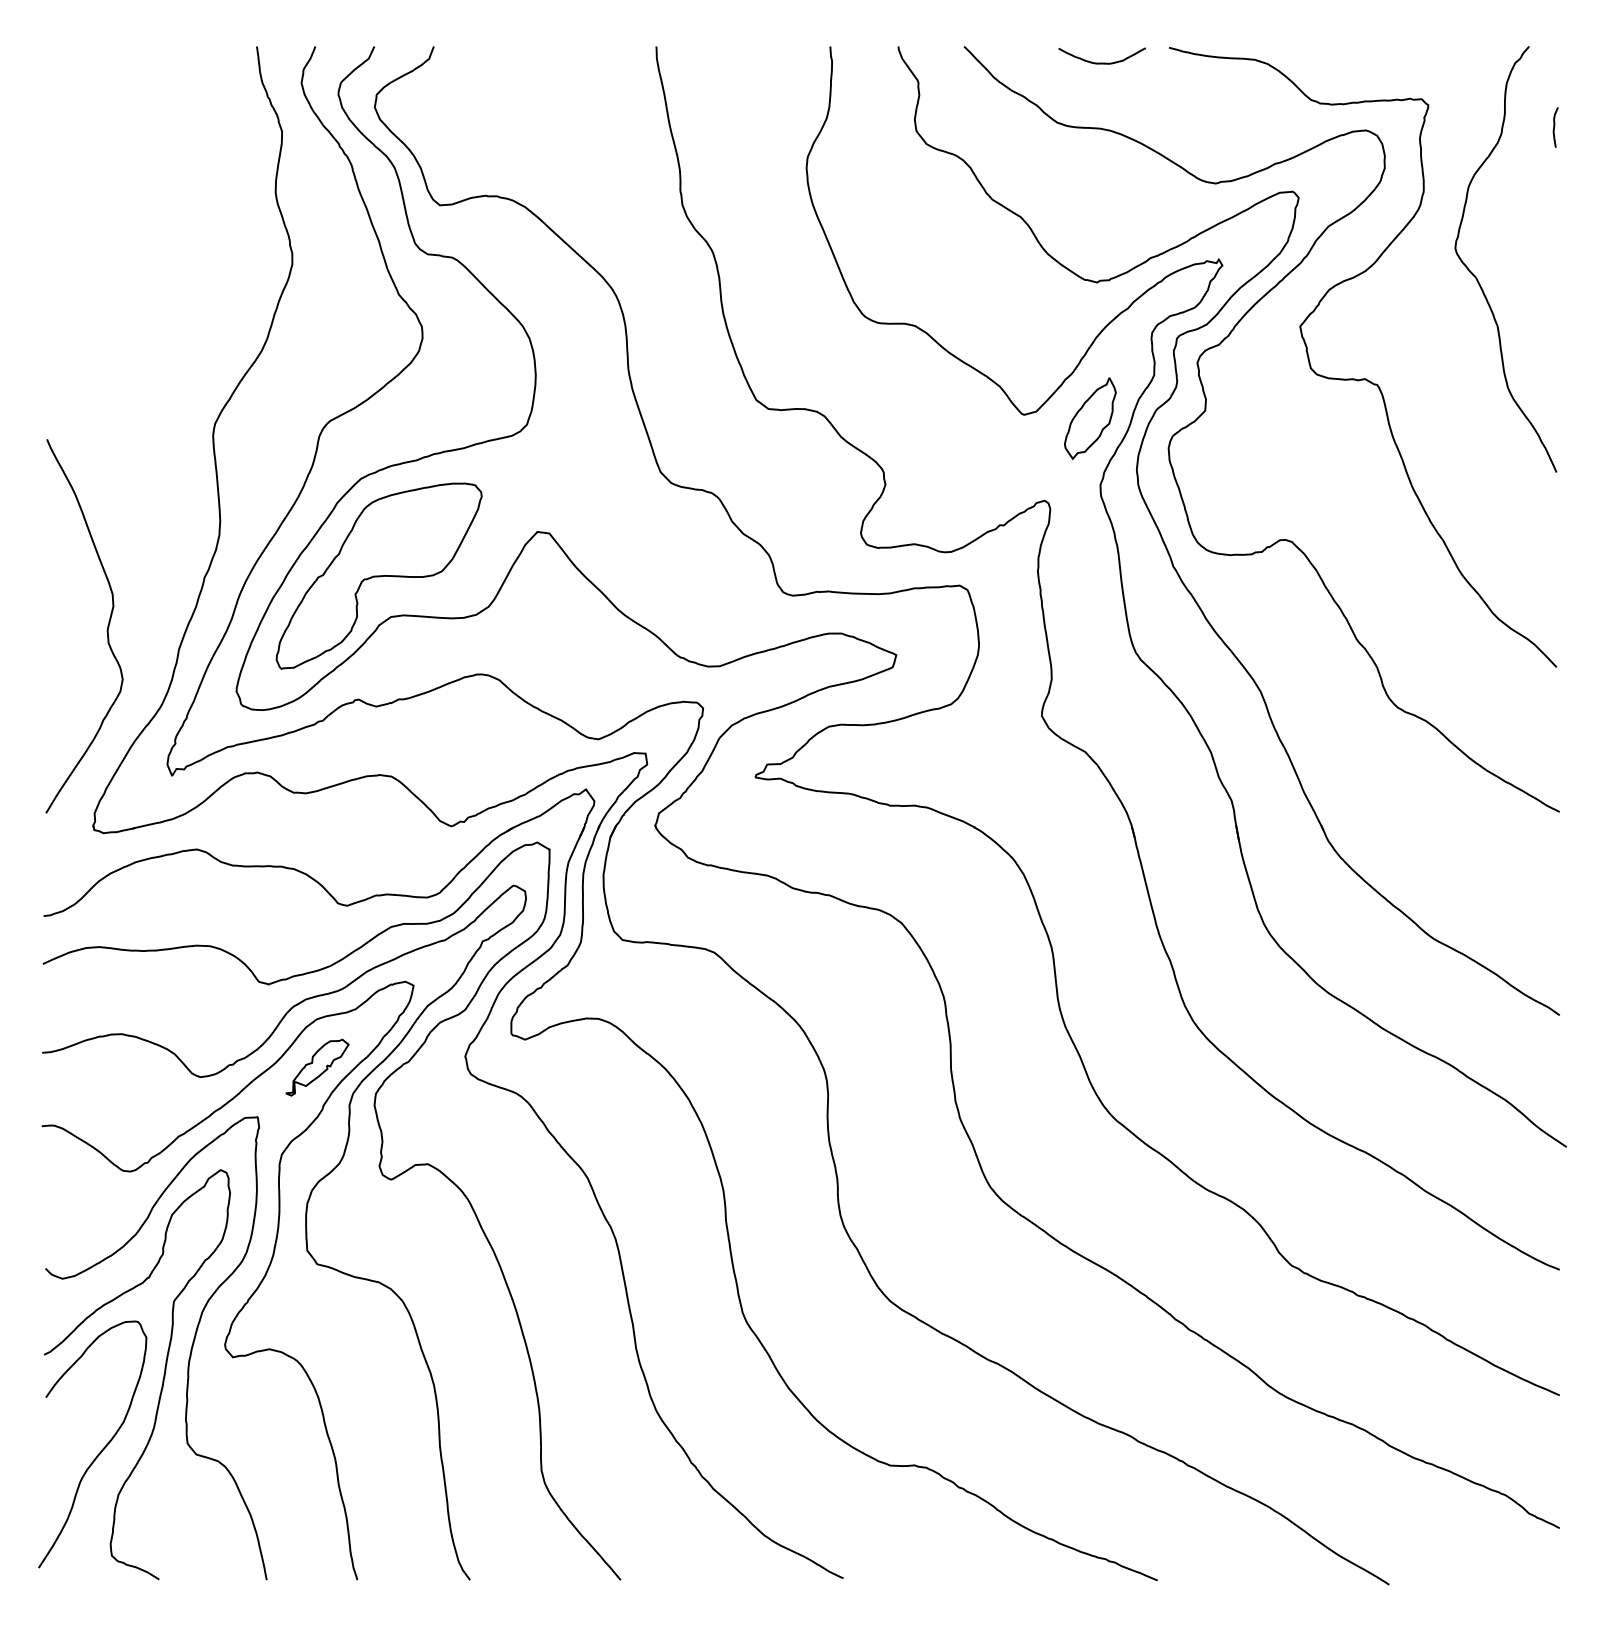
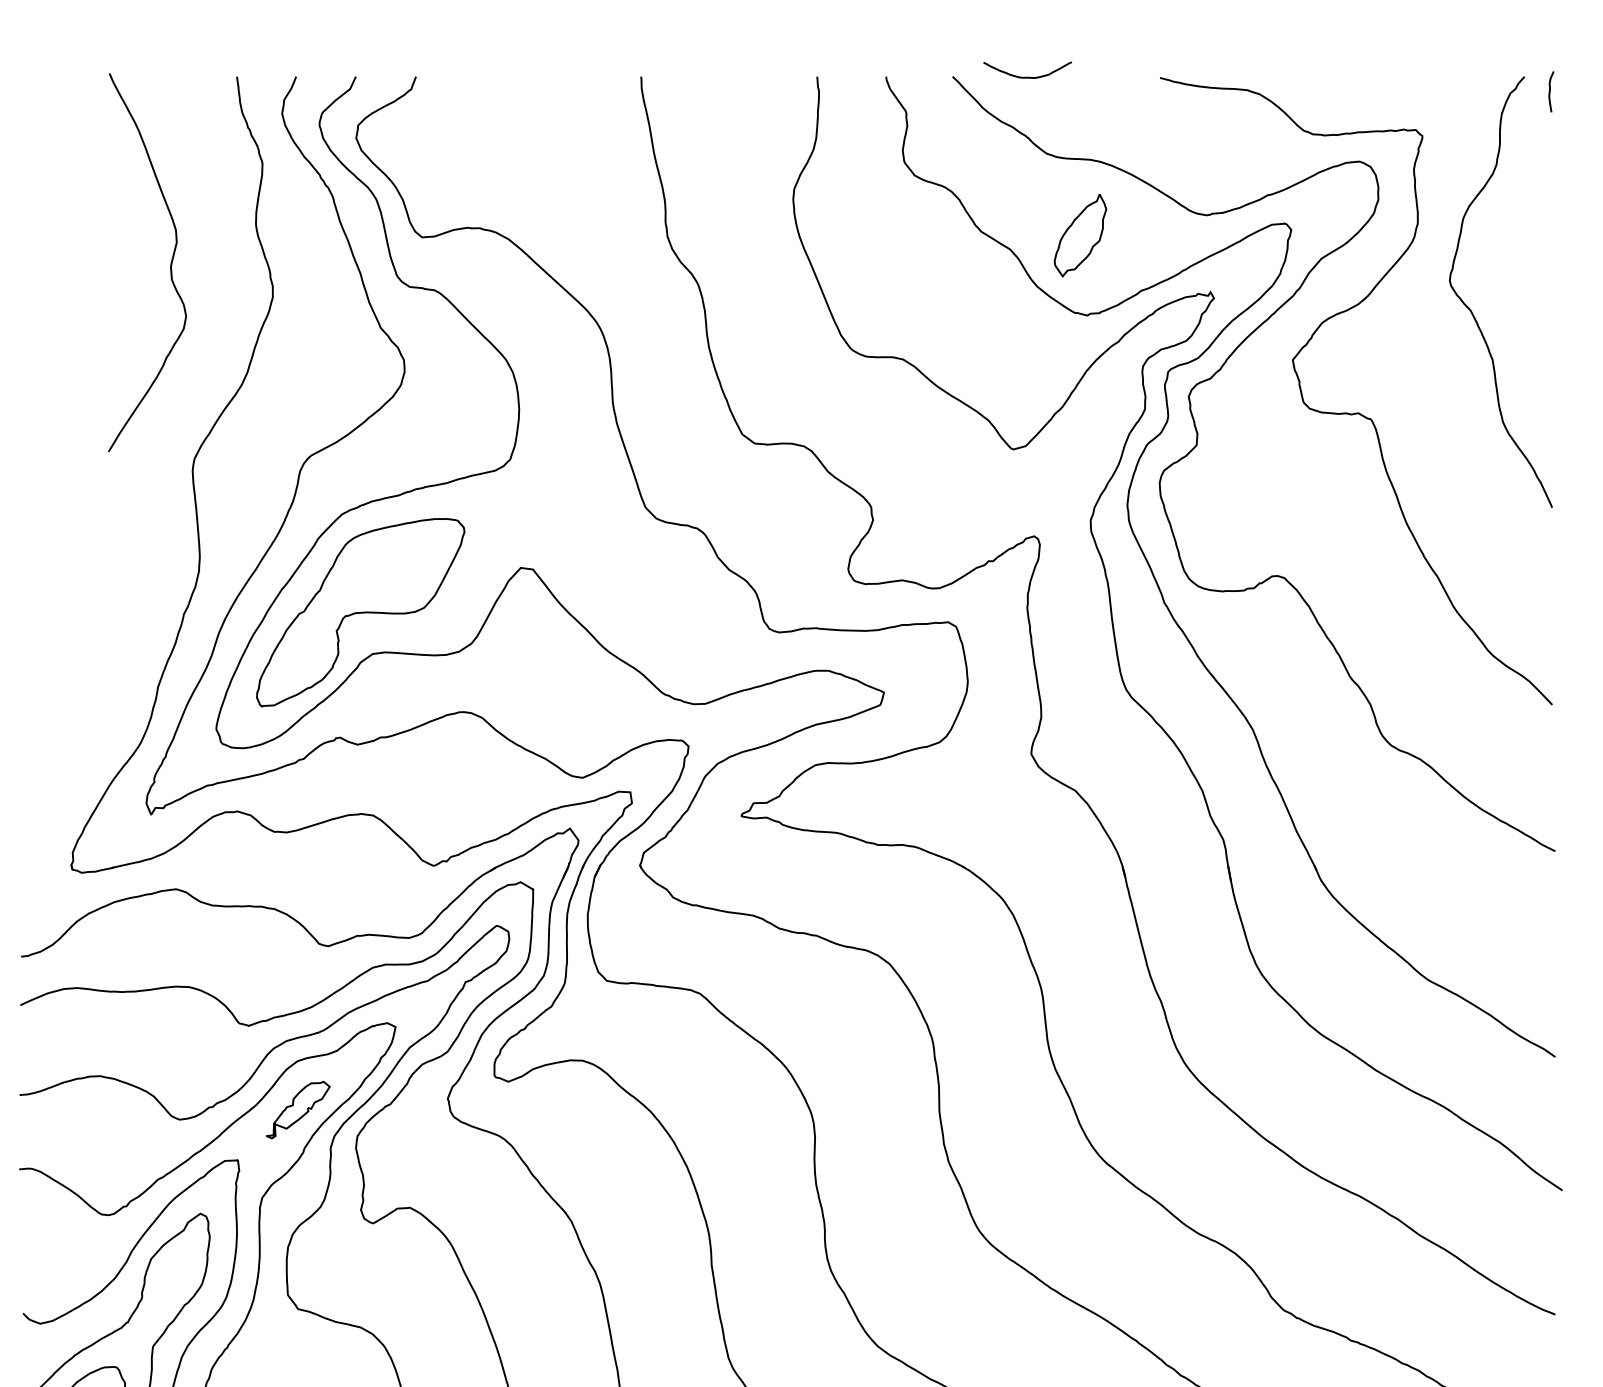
curve: (1101, 62) -> (1026, 76), moved
curve: (1555, 126) -> (1551, 90), moved
part: (1090, 418) -> (1080, 235), moved
curve: (106, 630) -> (169, 266), moved

